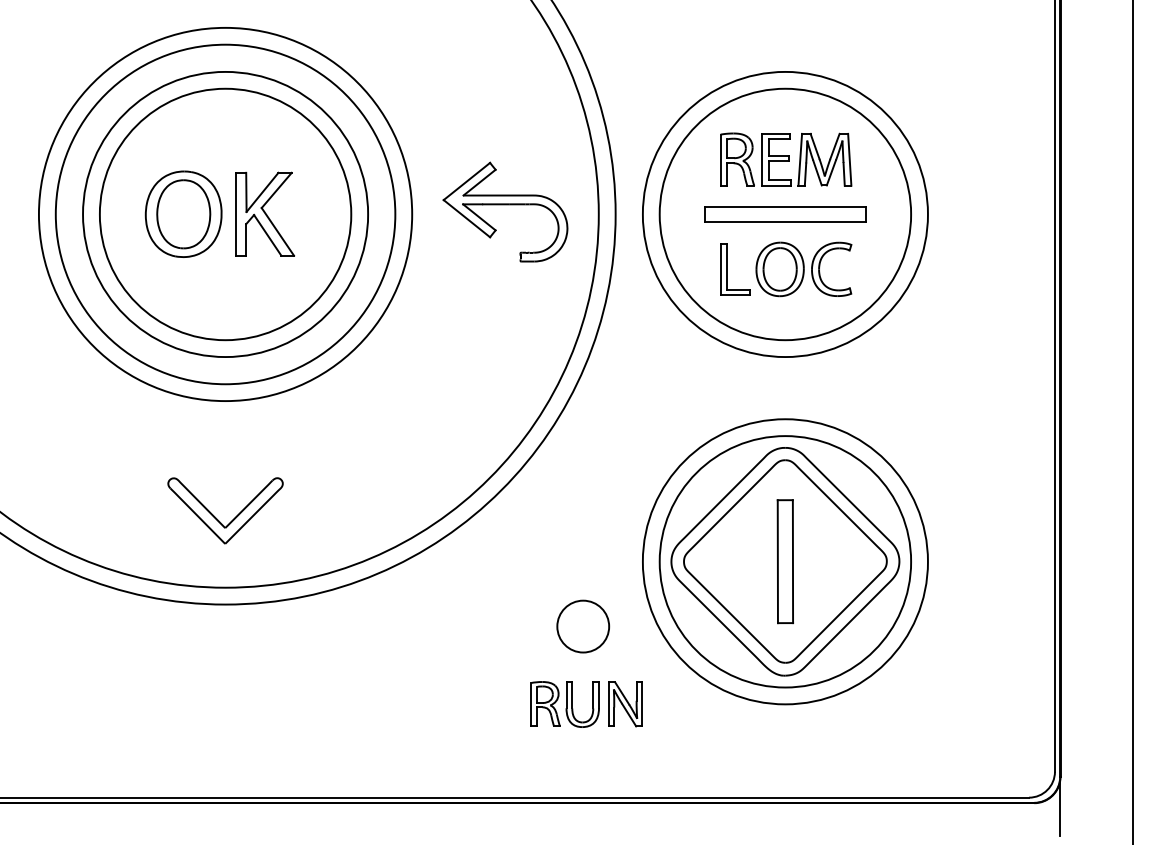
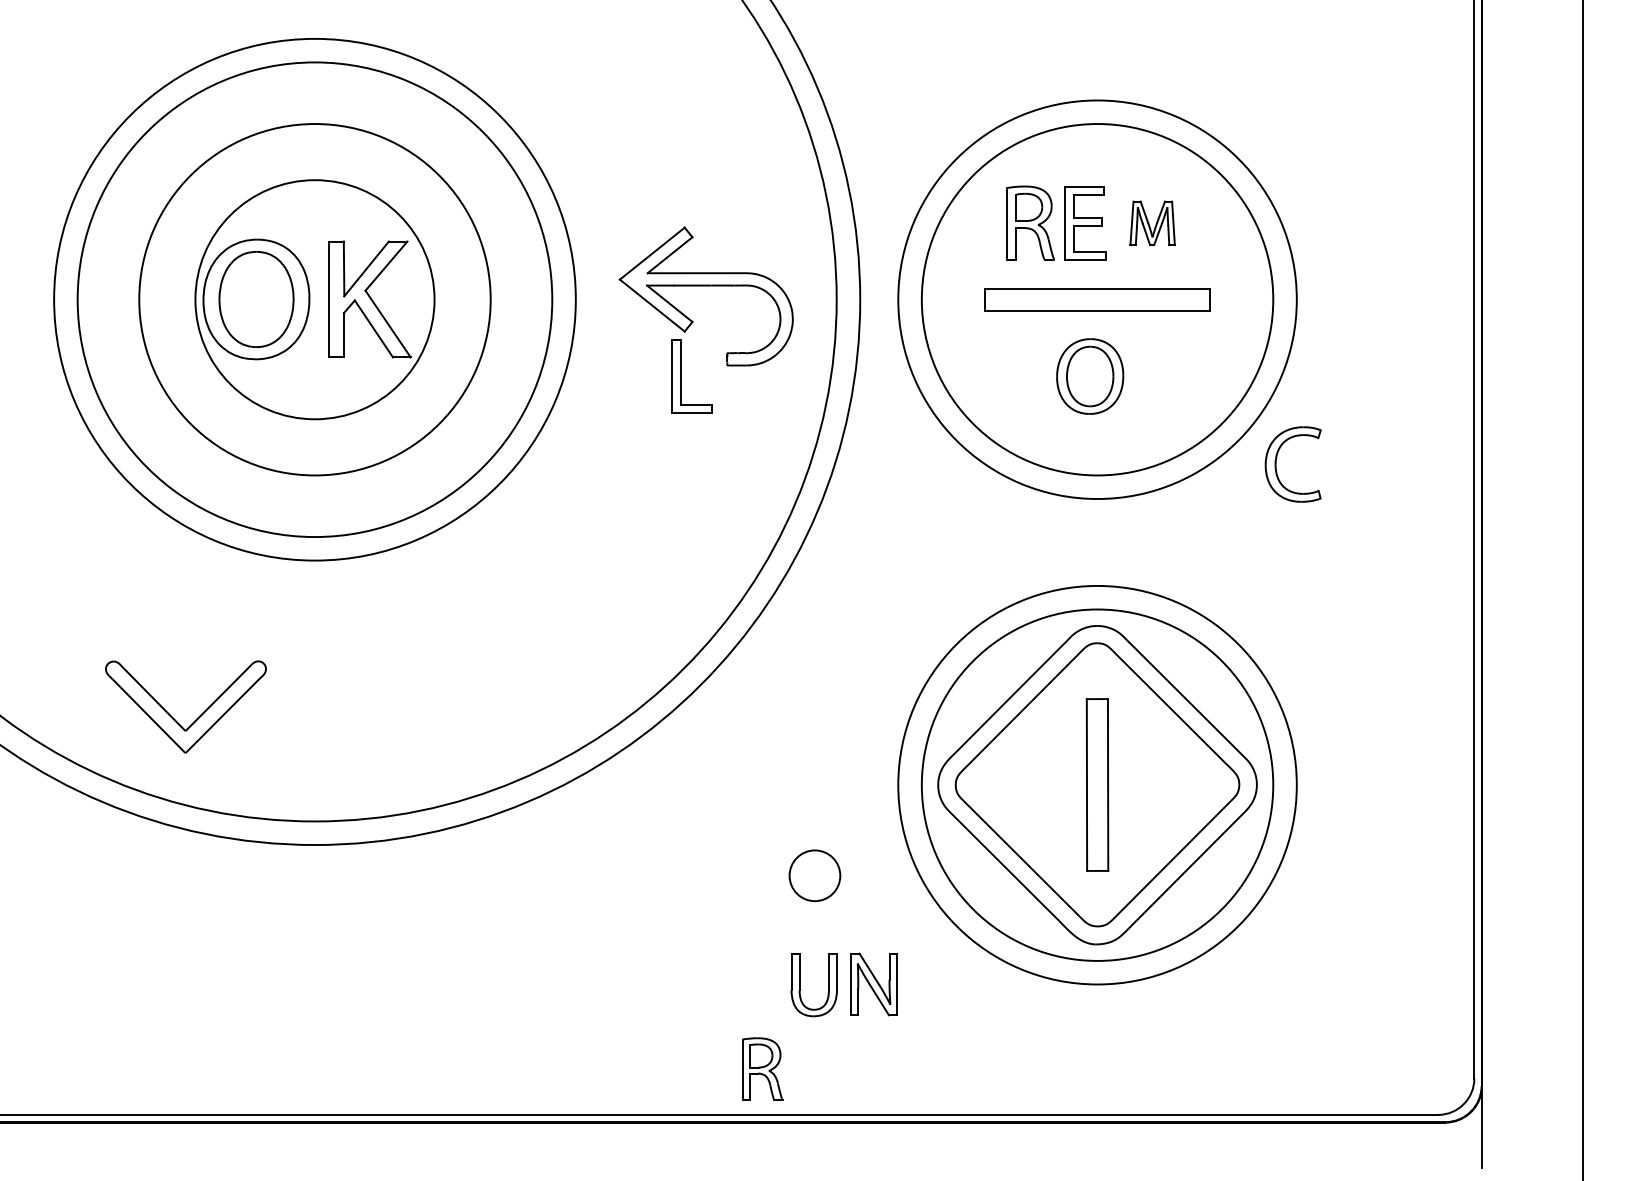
part: (824, 159) -> (1152, 223), size x0.6
circle: (225, 214) -> (314, 299), size x0.6
part: (727, 269) -> (681, 376), moved
part: (819, 269) -> (1276, 464), moved
part: (216, 518) -> (173, 717), moved
circle: (582, 626) -> (814, 875), size x0.7
part: (545, 703) -> (762, 1068), moved

